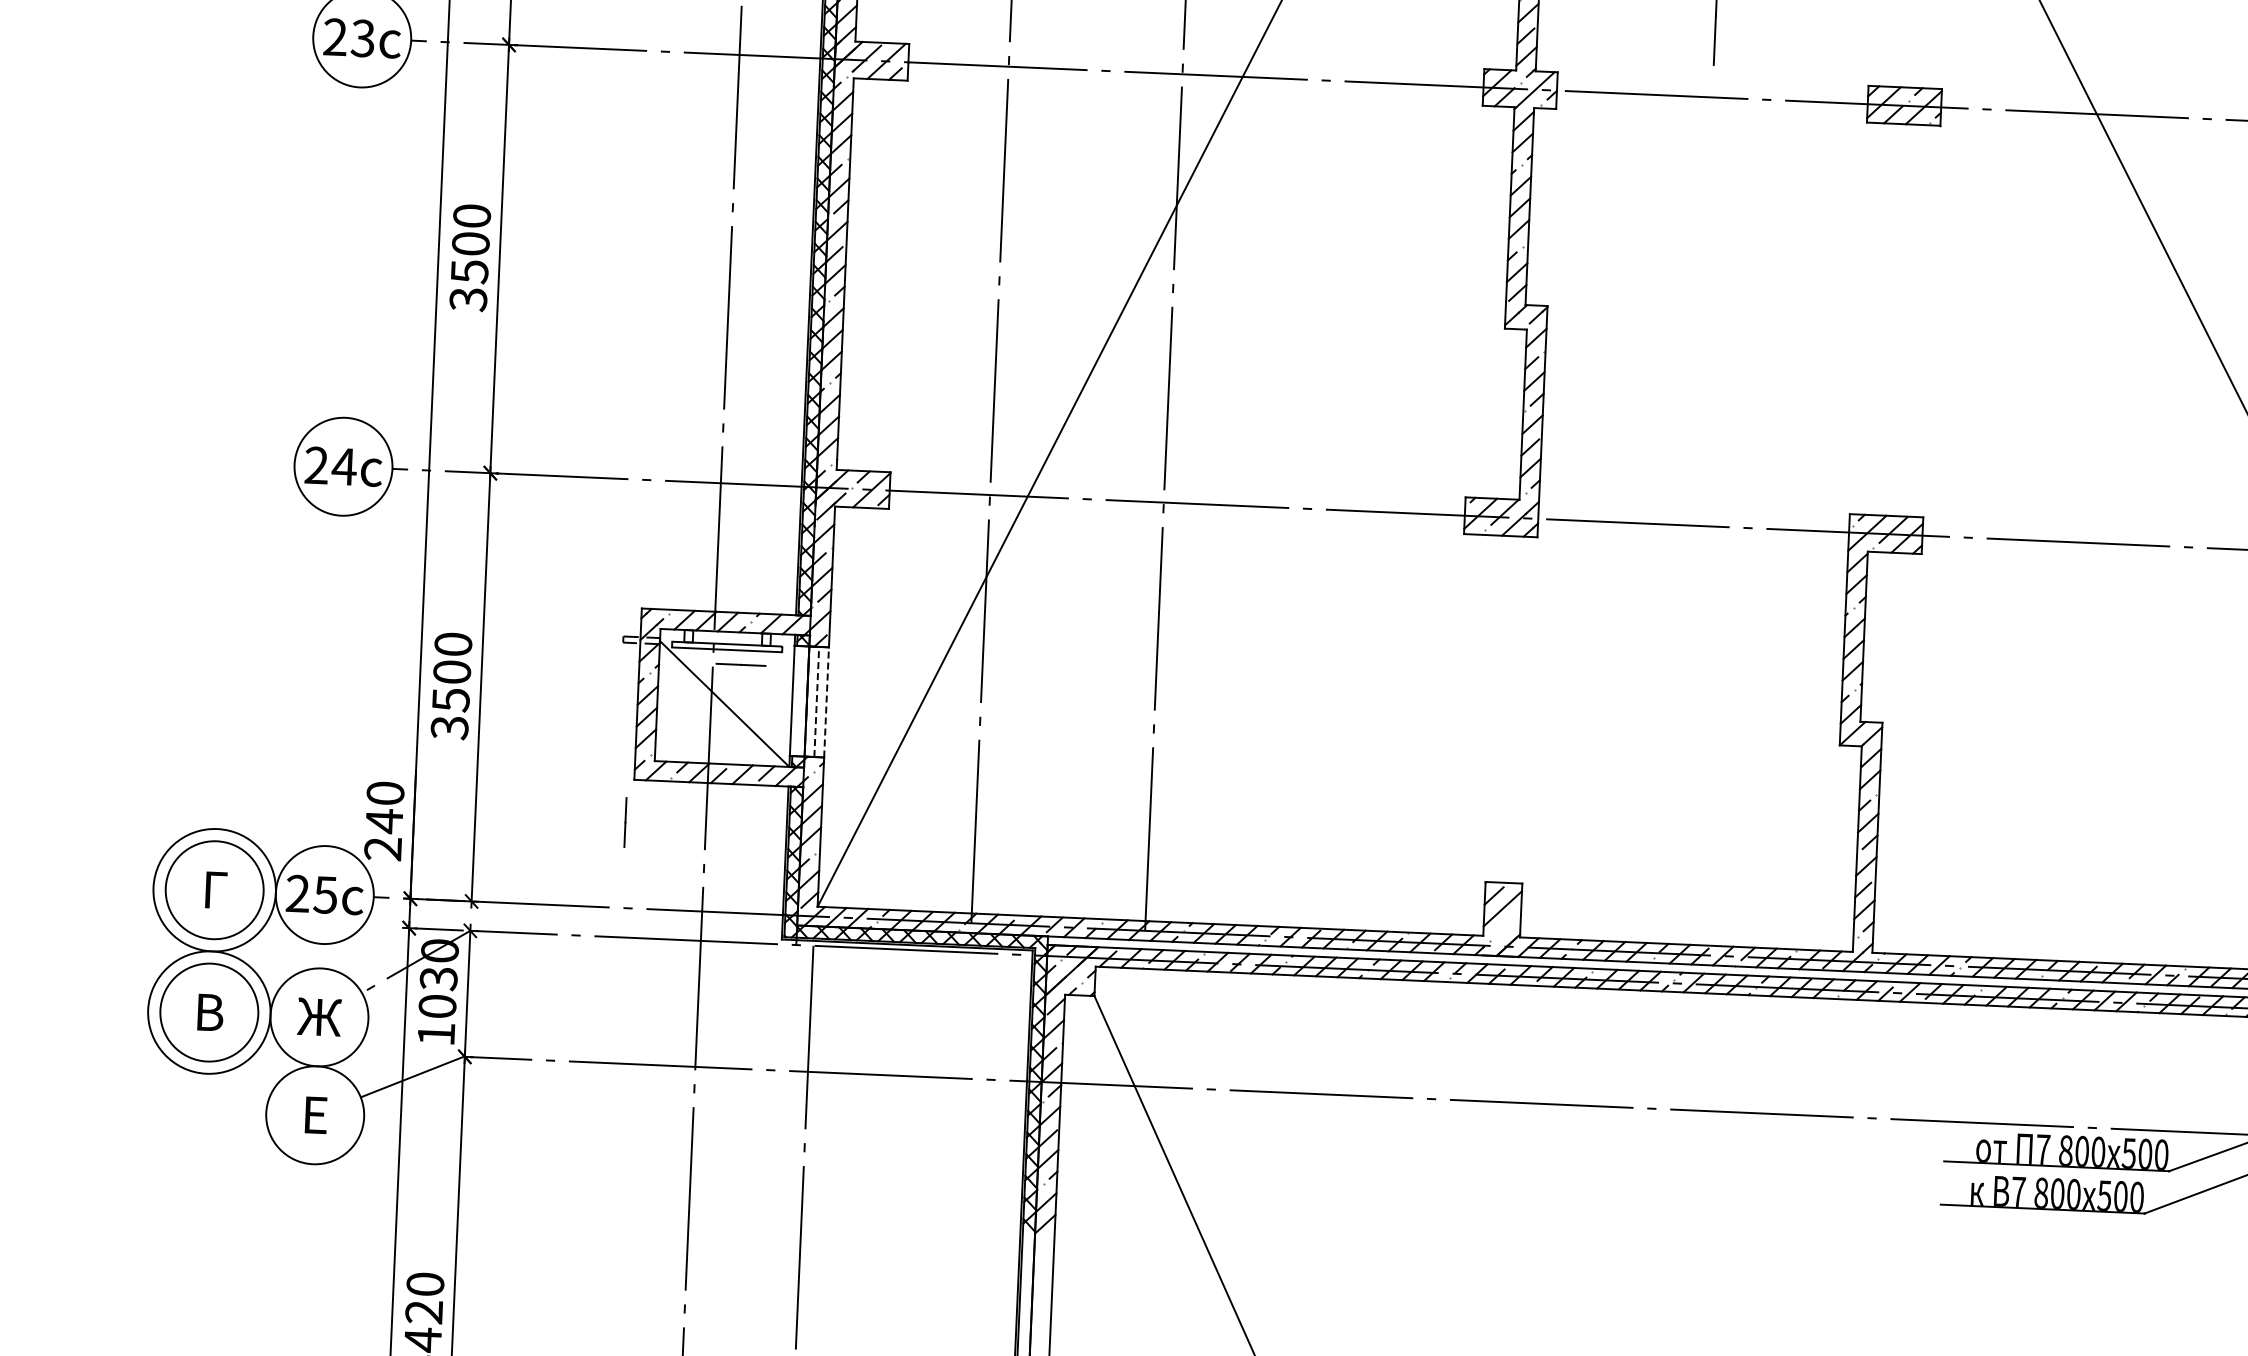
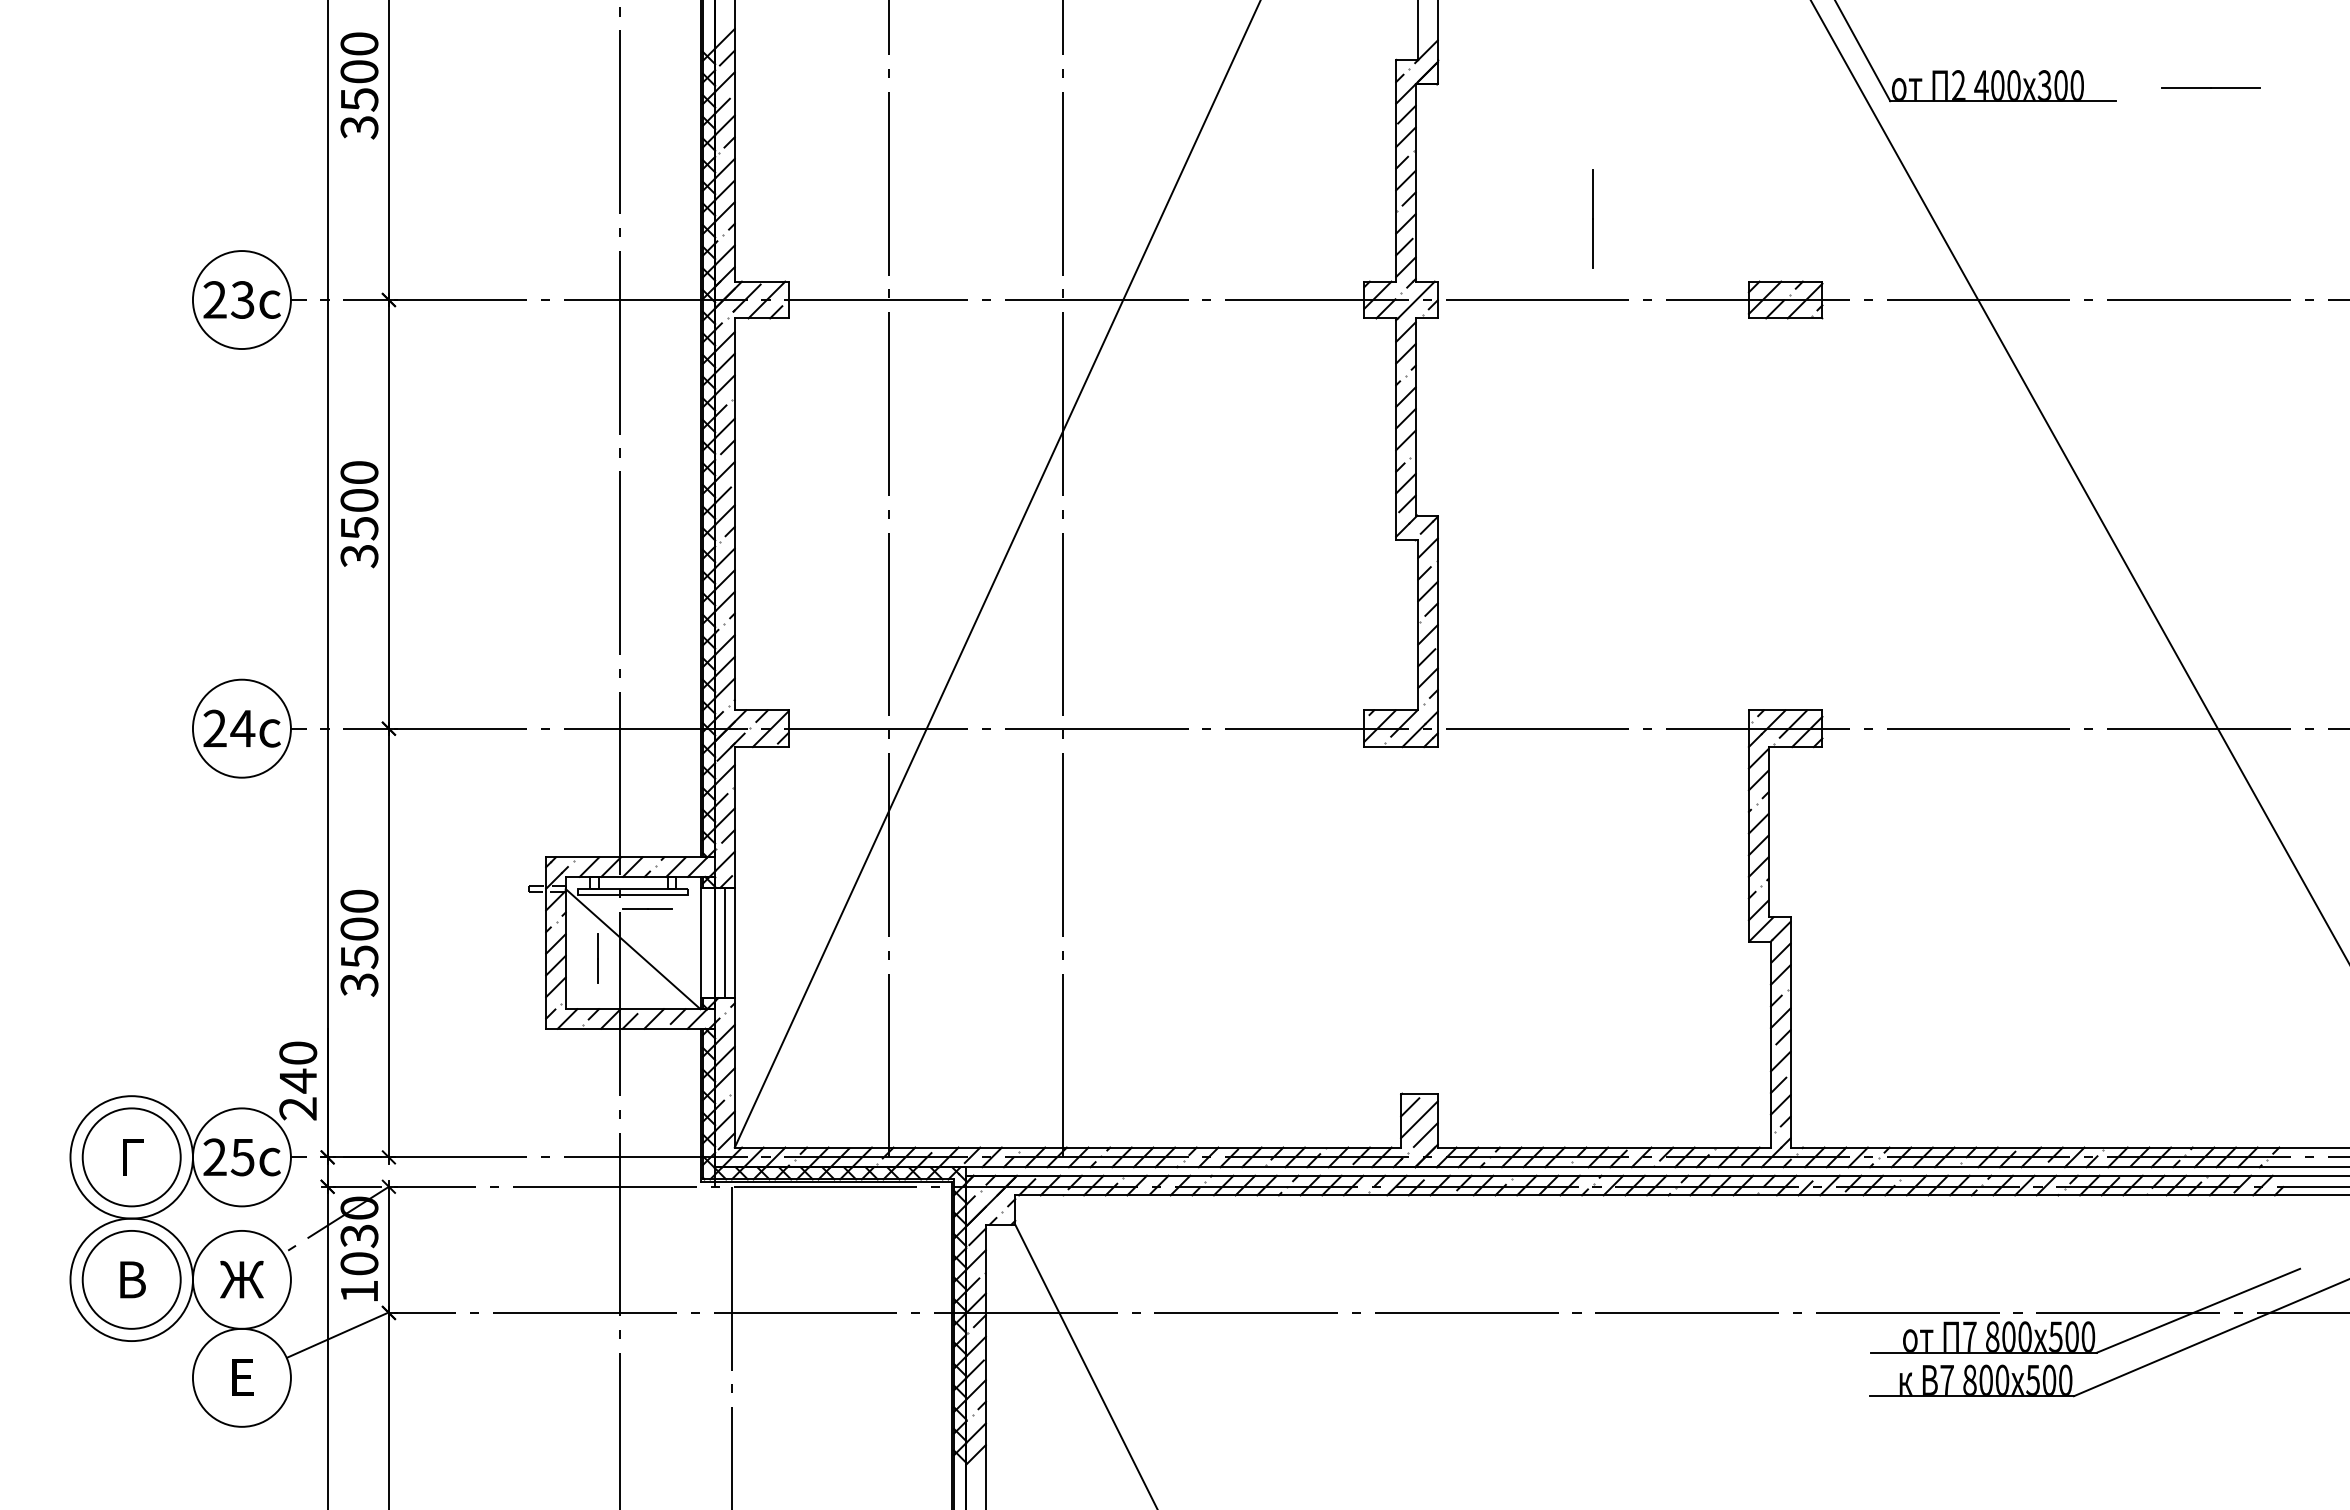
line: (817, 701) -> (725, 942), dashed -> solid
line: (826, 701) -> (734, 942), dashed -> solid
line: (624, 822) -> (597, 958), moved
line: (1508, 923) -> (1425, 1134), added

